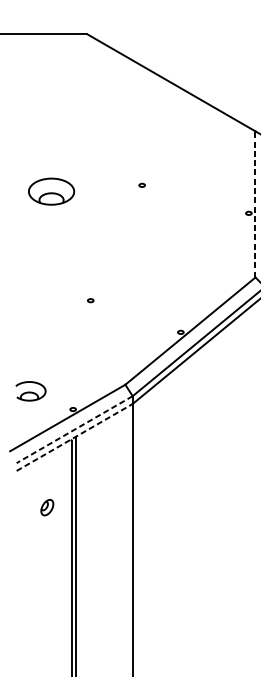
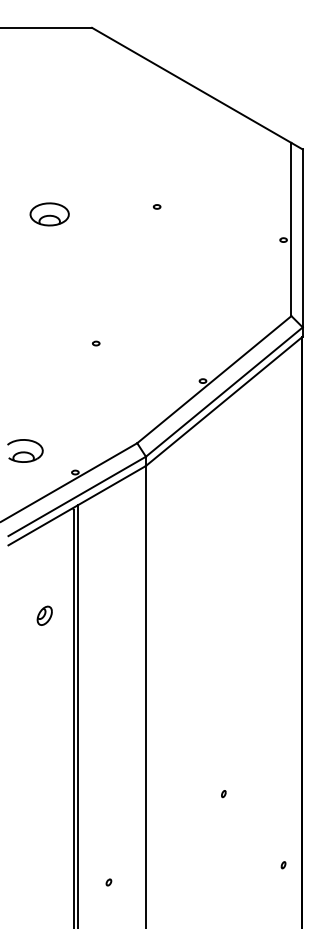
part: (51, 191) -> (49, 214), size x0.71
line: (255, 204) -> (291, 229), dashed -> solid
line: (74, 429) -> (76, 496), dashed -> solid
line: (74, 437) -> (77, 505), dashed -> solid
part: (47, 507) -> (44, 615), moved

